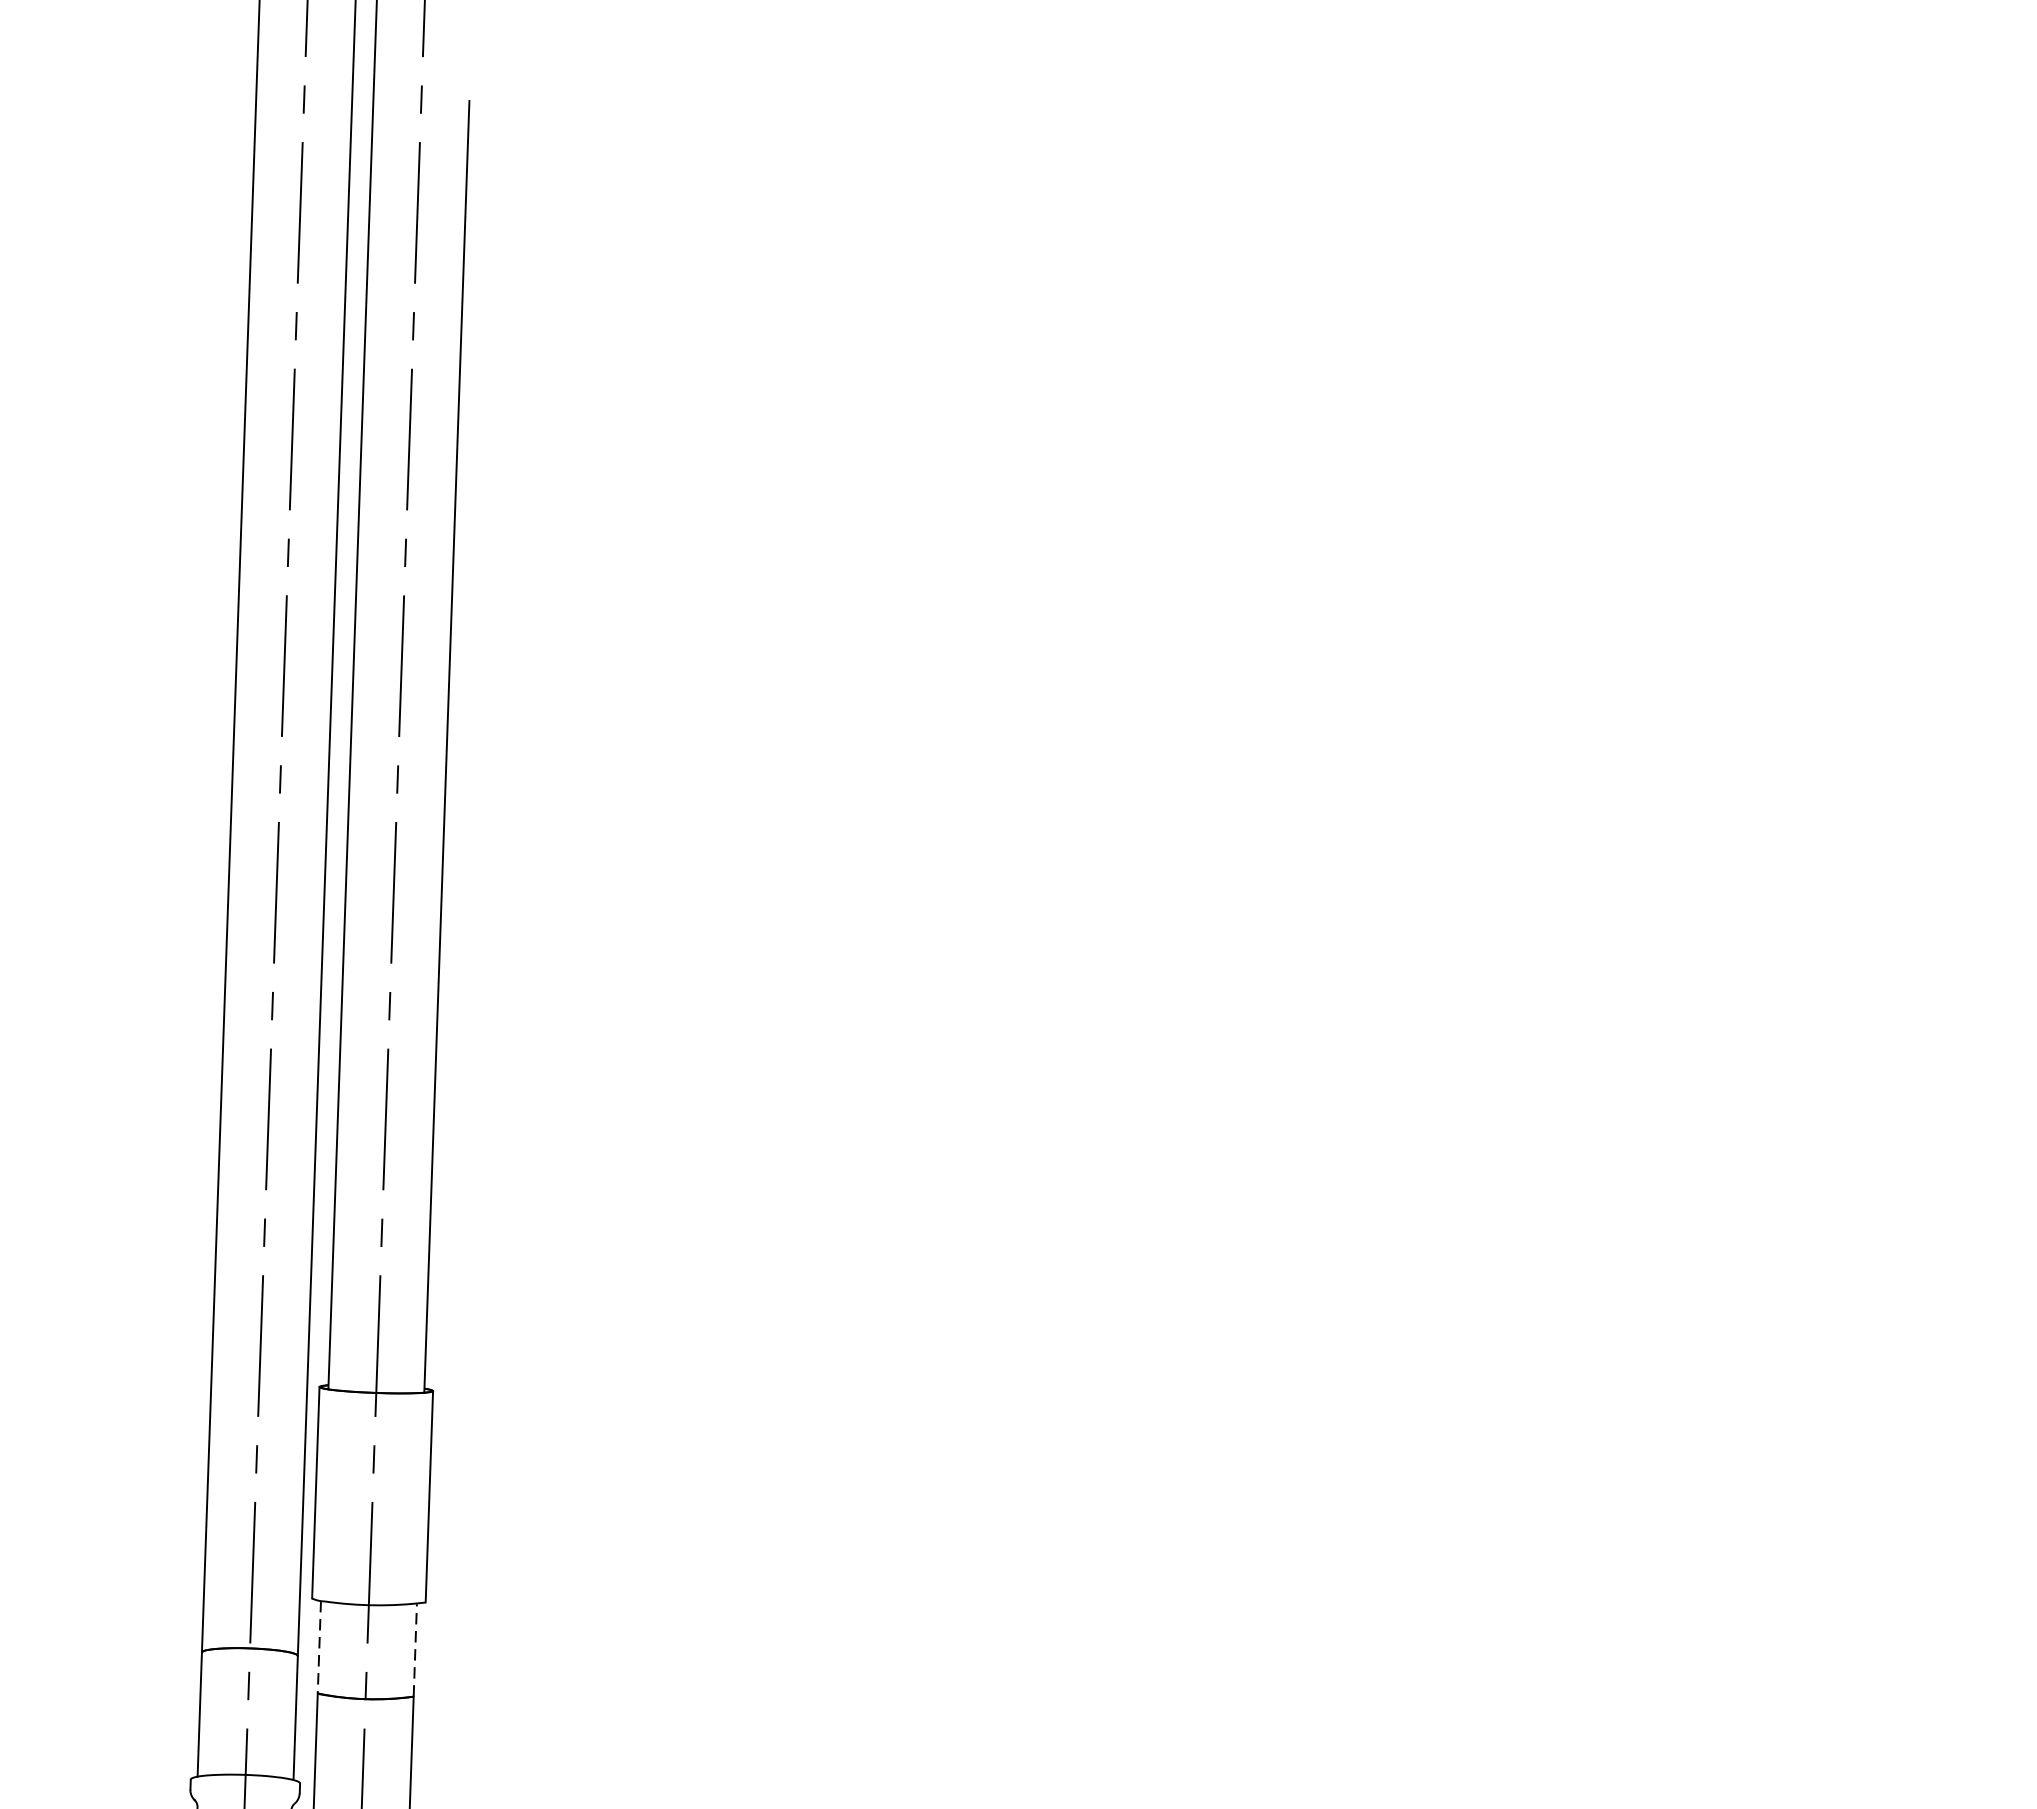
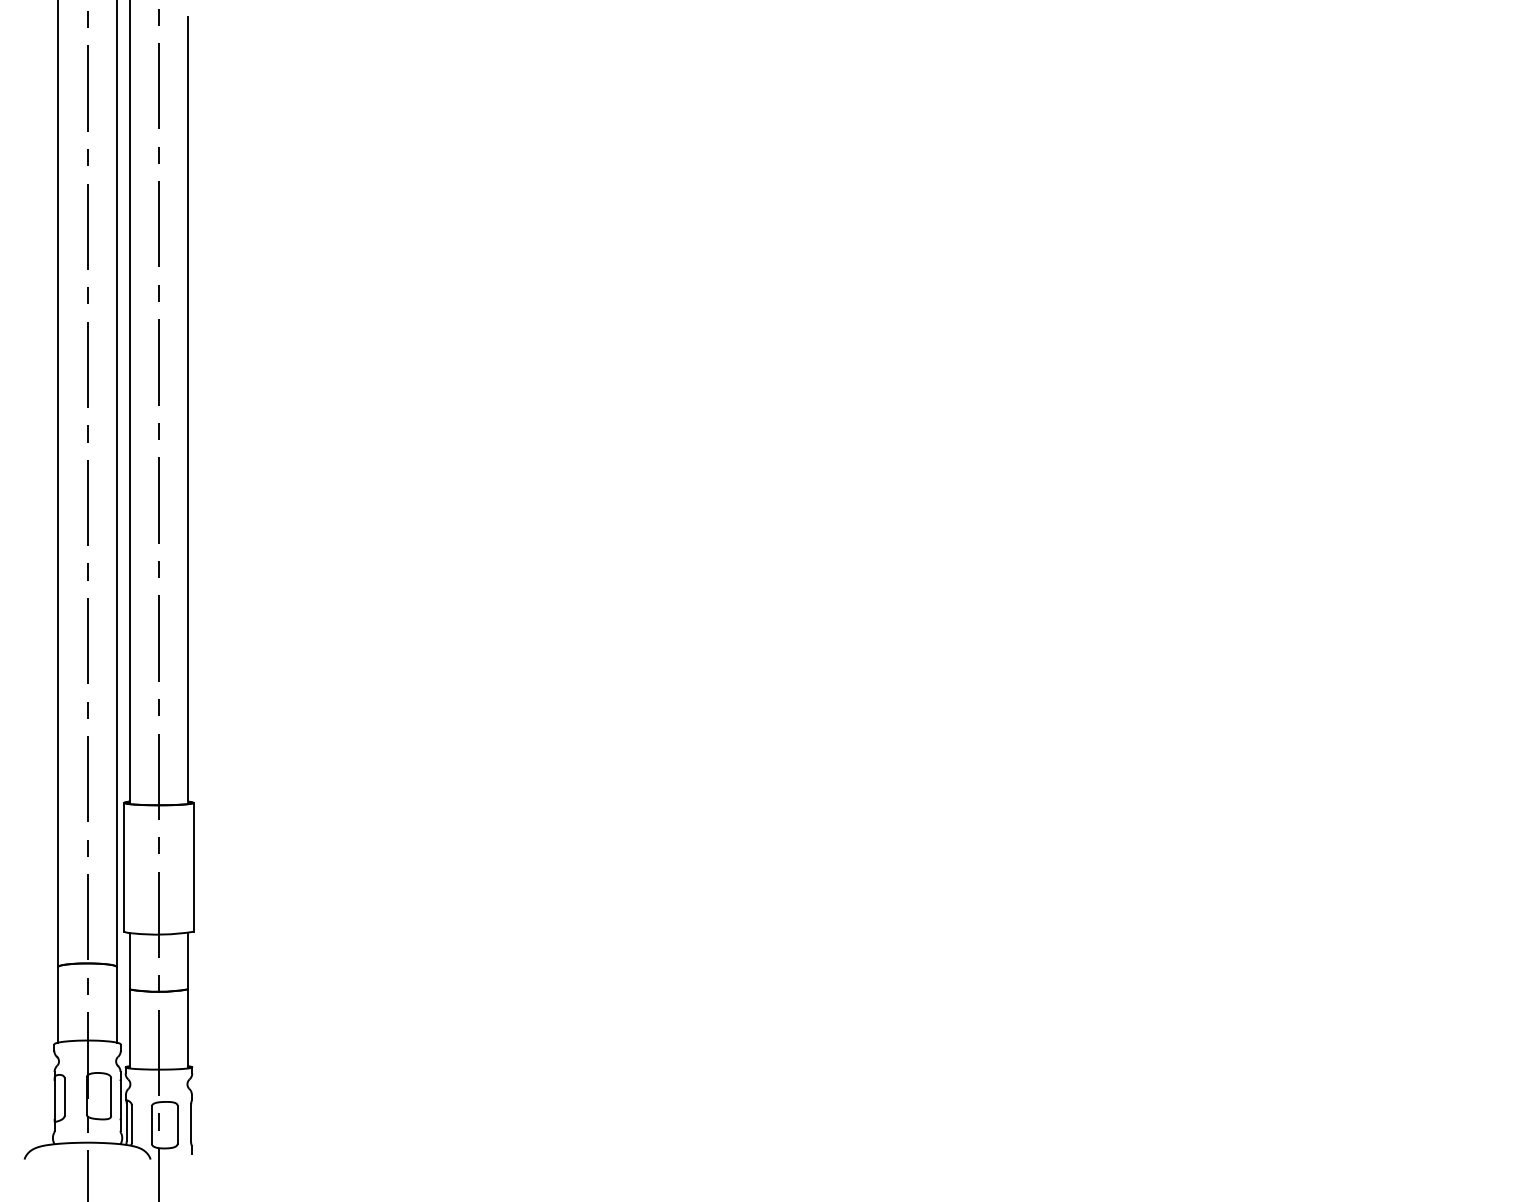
line: (318, 1647) -> (129, 961), dashed -> solid
line: (415, 1649) -> (188, 960), dashed -> solid

